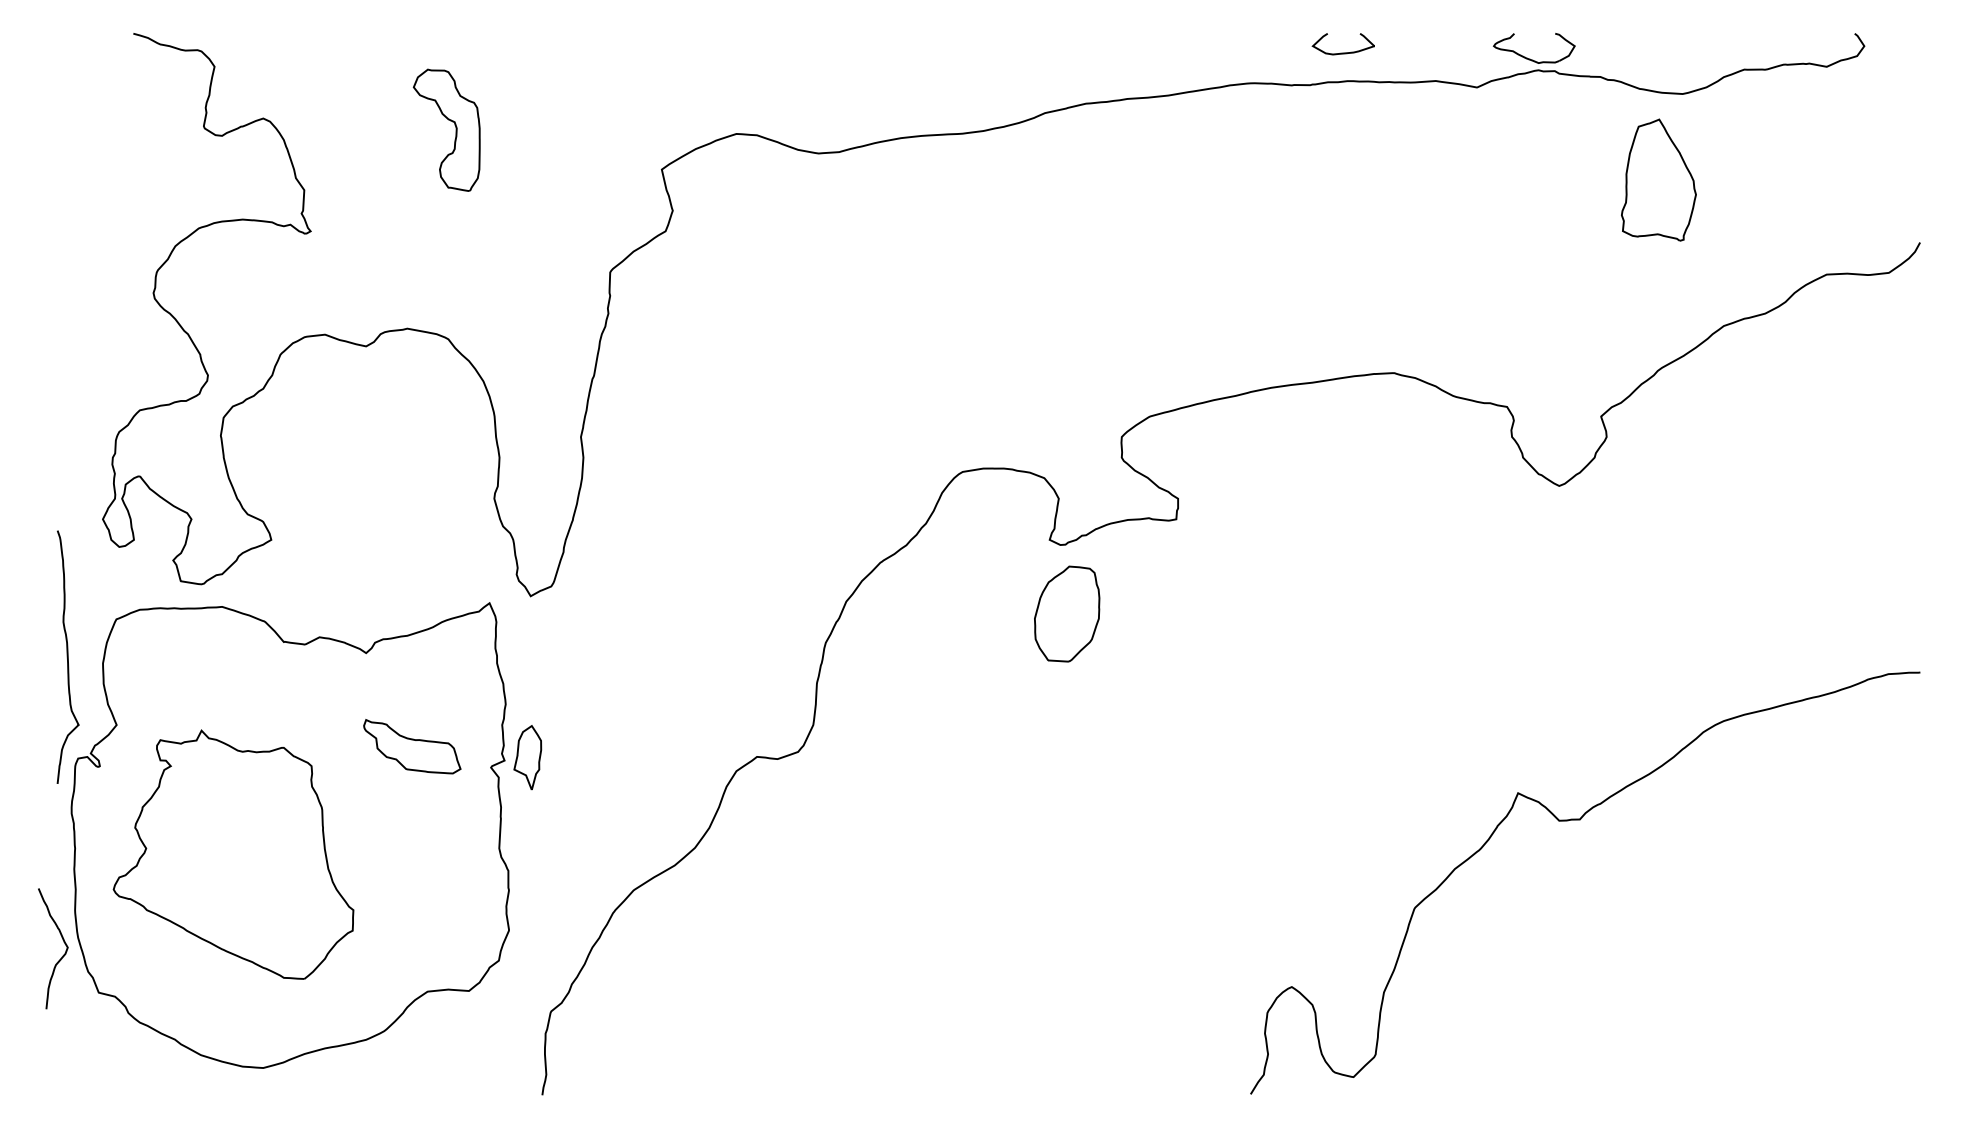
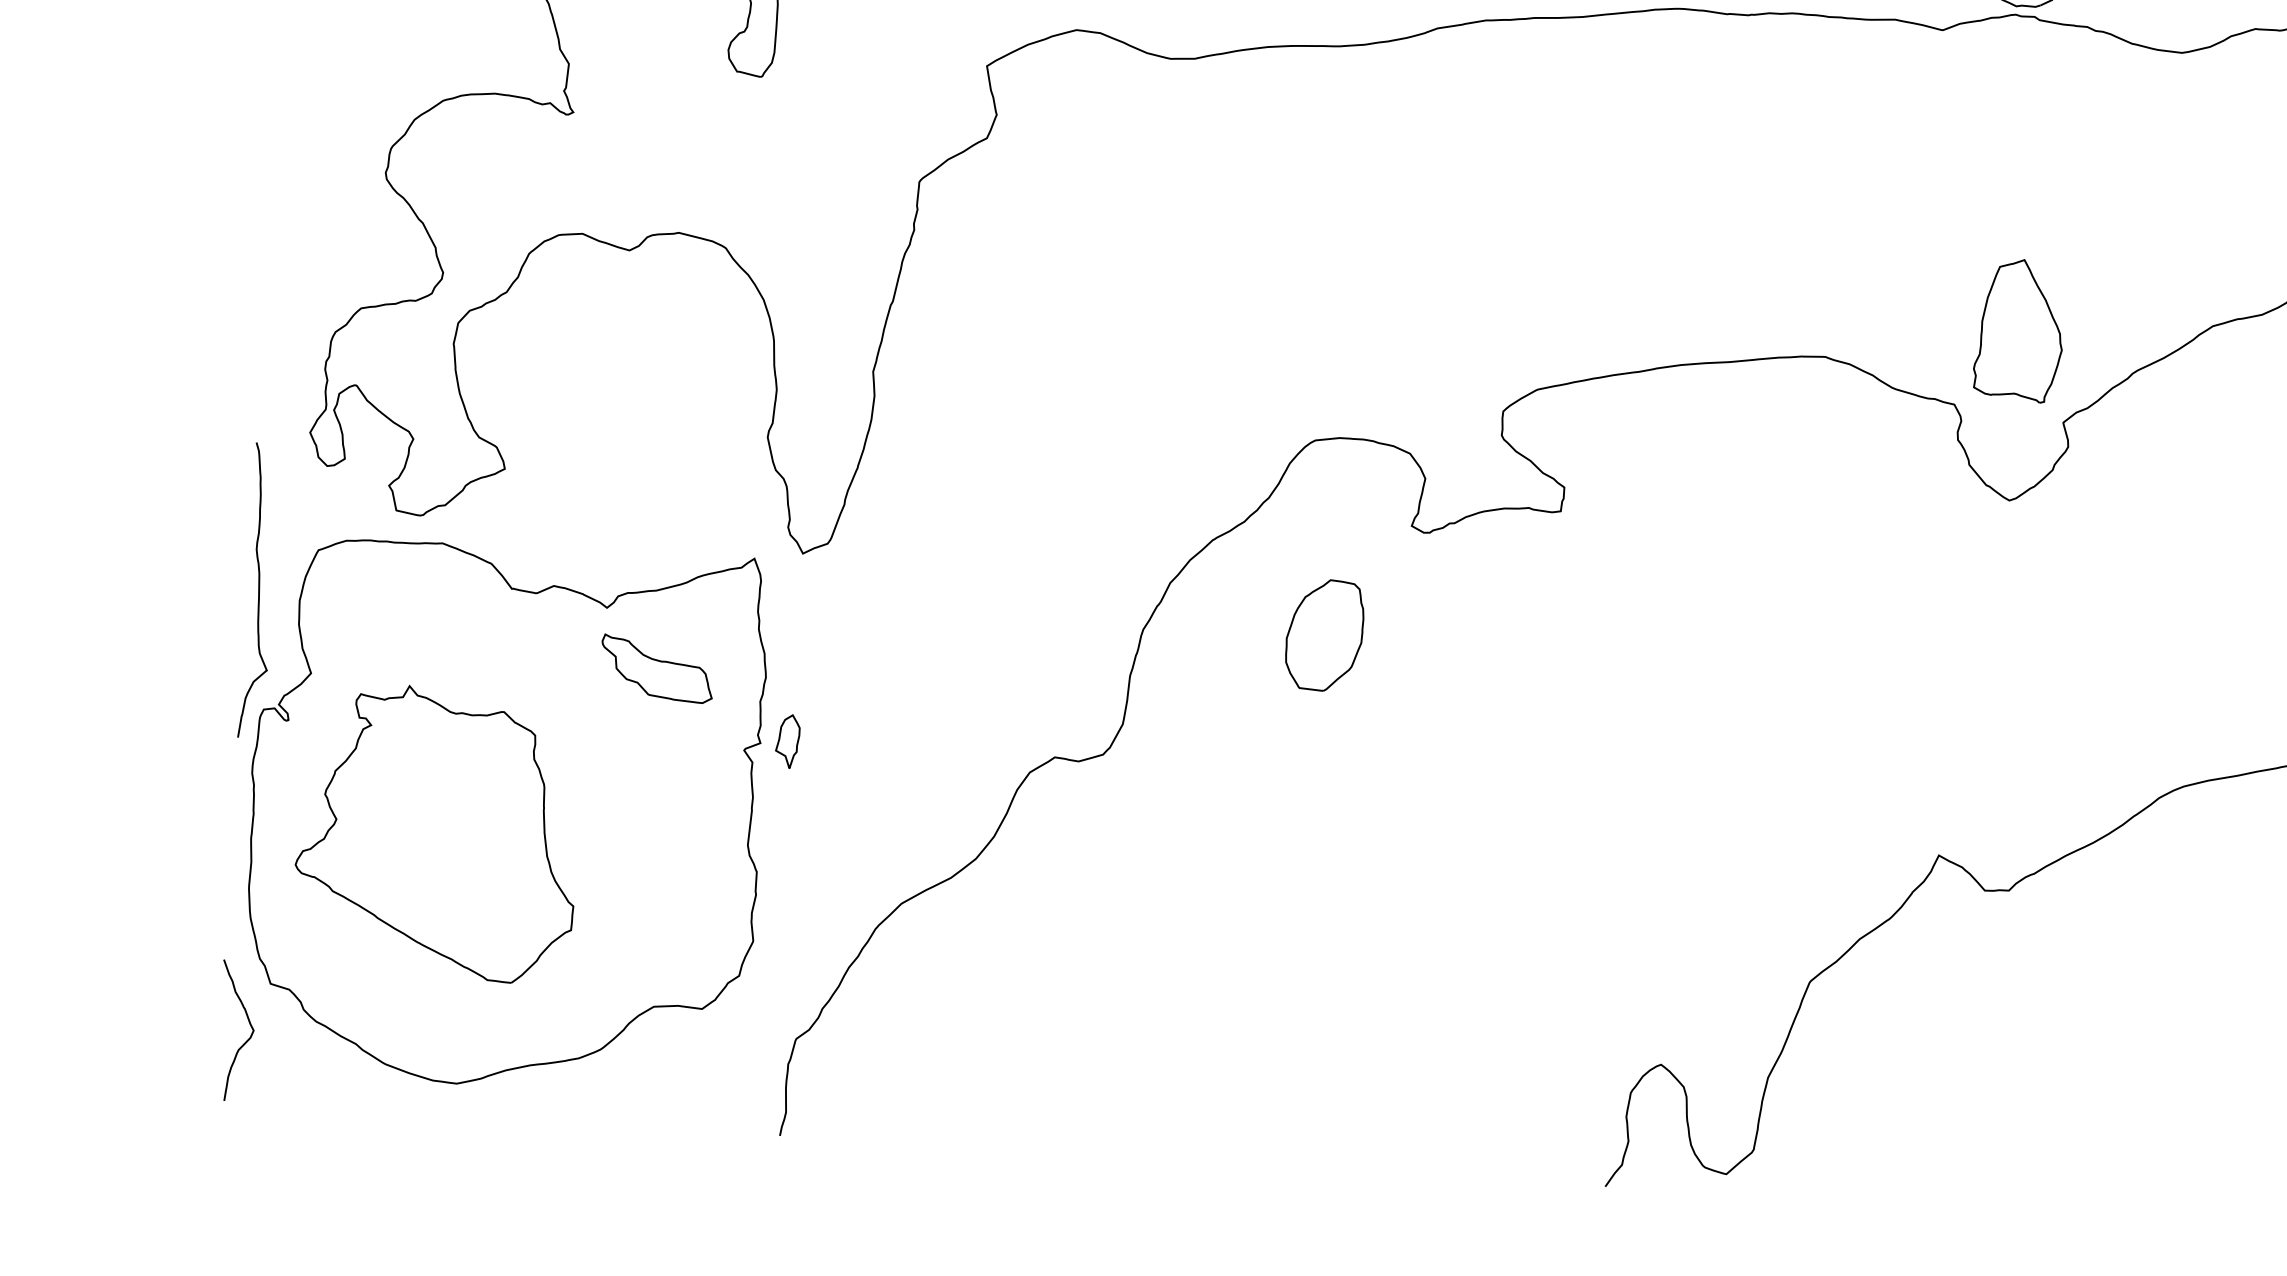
part: (1658, 179) -> (2019, 329), moved
part: (1067, 613) -> (1325, 634), moved
part: (412, 746) -> (657, 668), moved
part: (527, 757) -> (787, 741), size x0.71
curve: (62, 955) -> (246, 1039), moved

